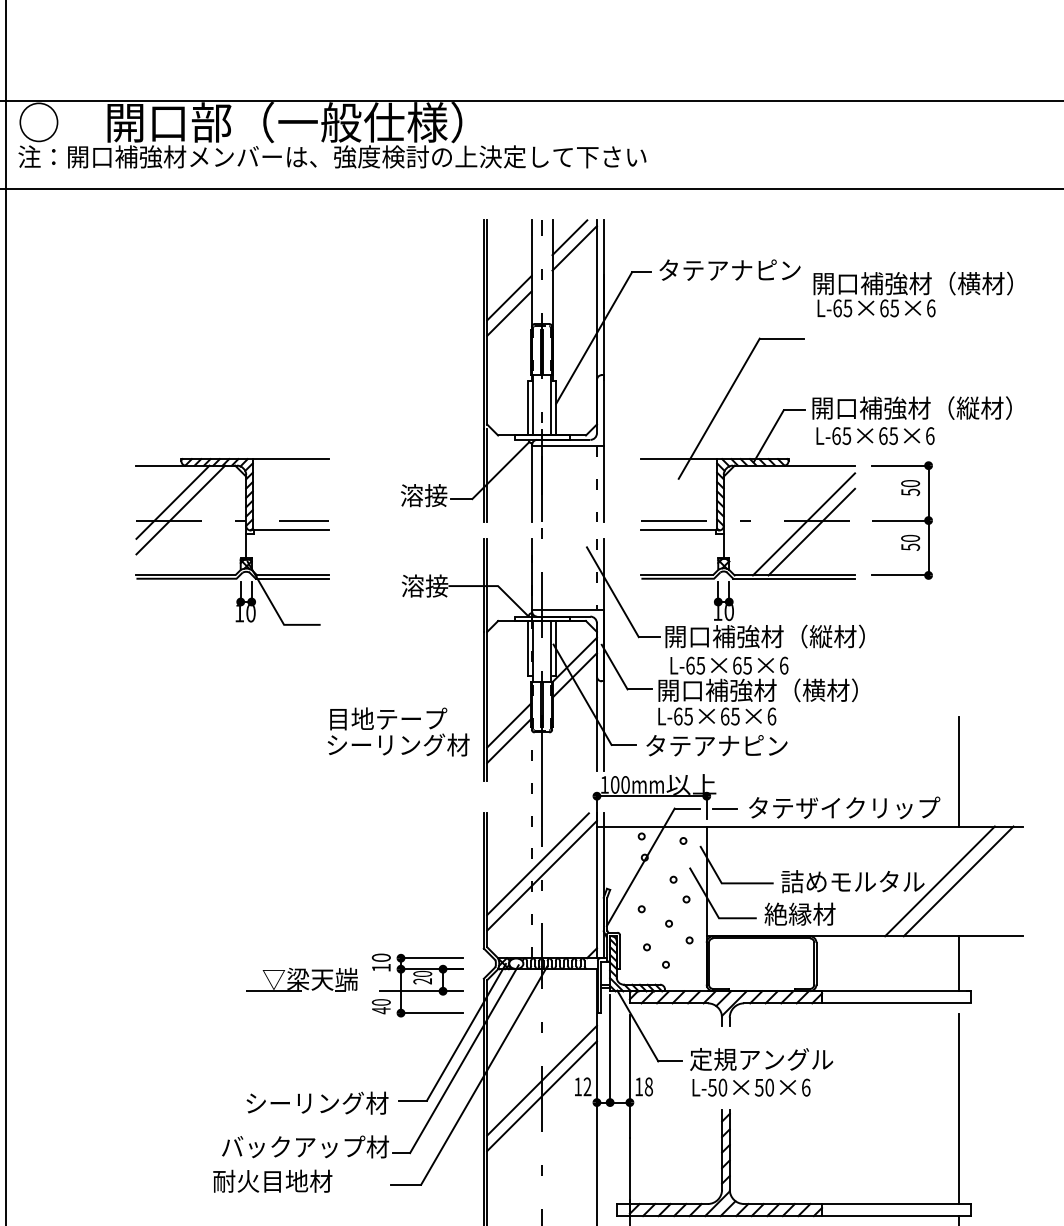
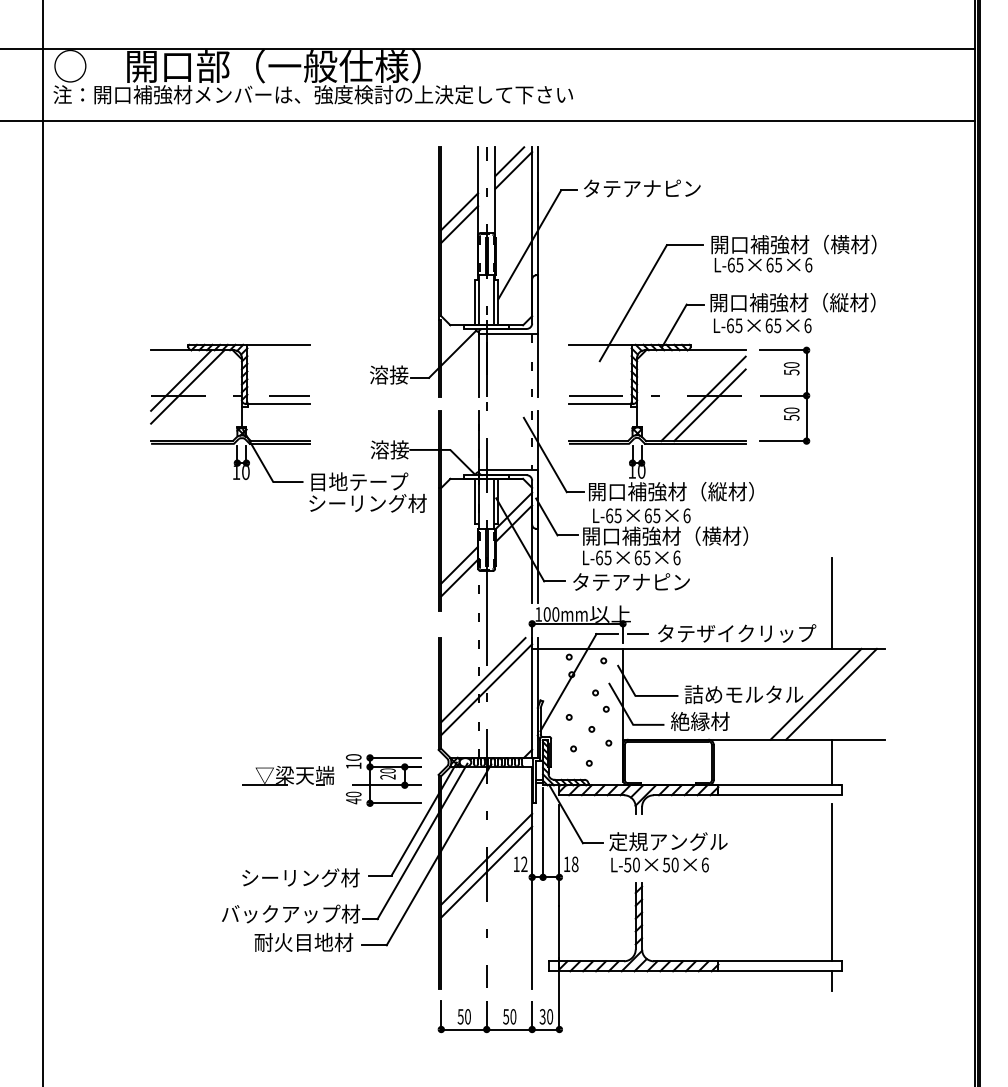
text: (912, 294) -> (793, 253), moved
text: (397, 731) -> (367, 492), moved
text: (272, 1180) -> (303, 941), moved

